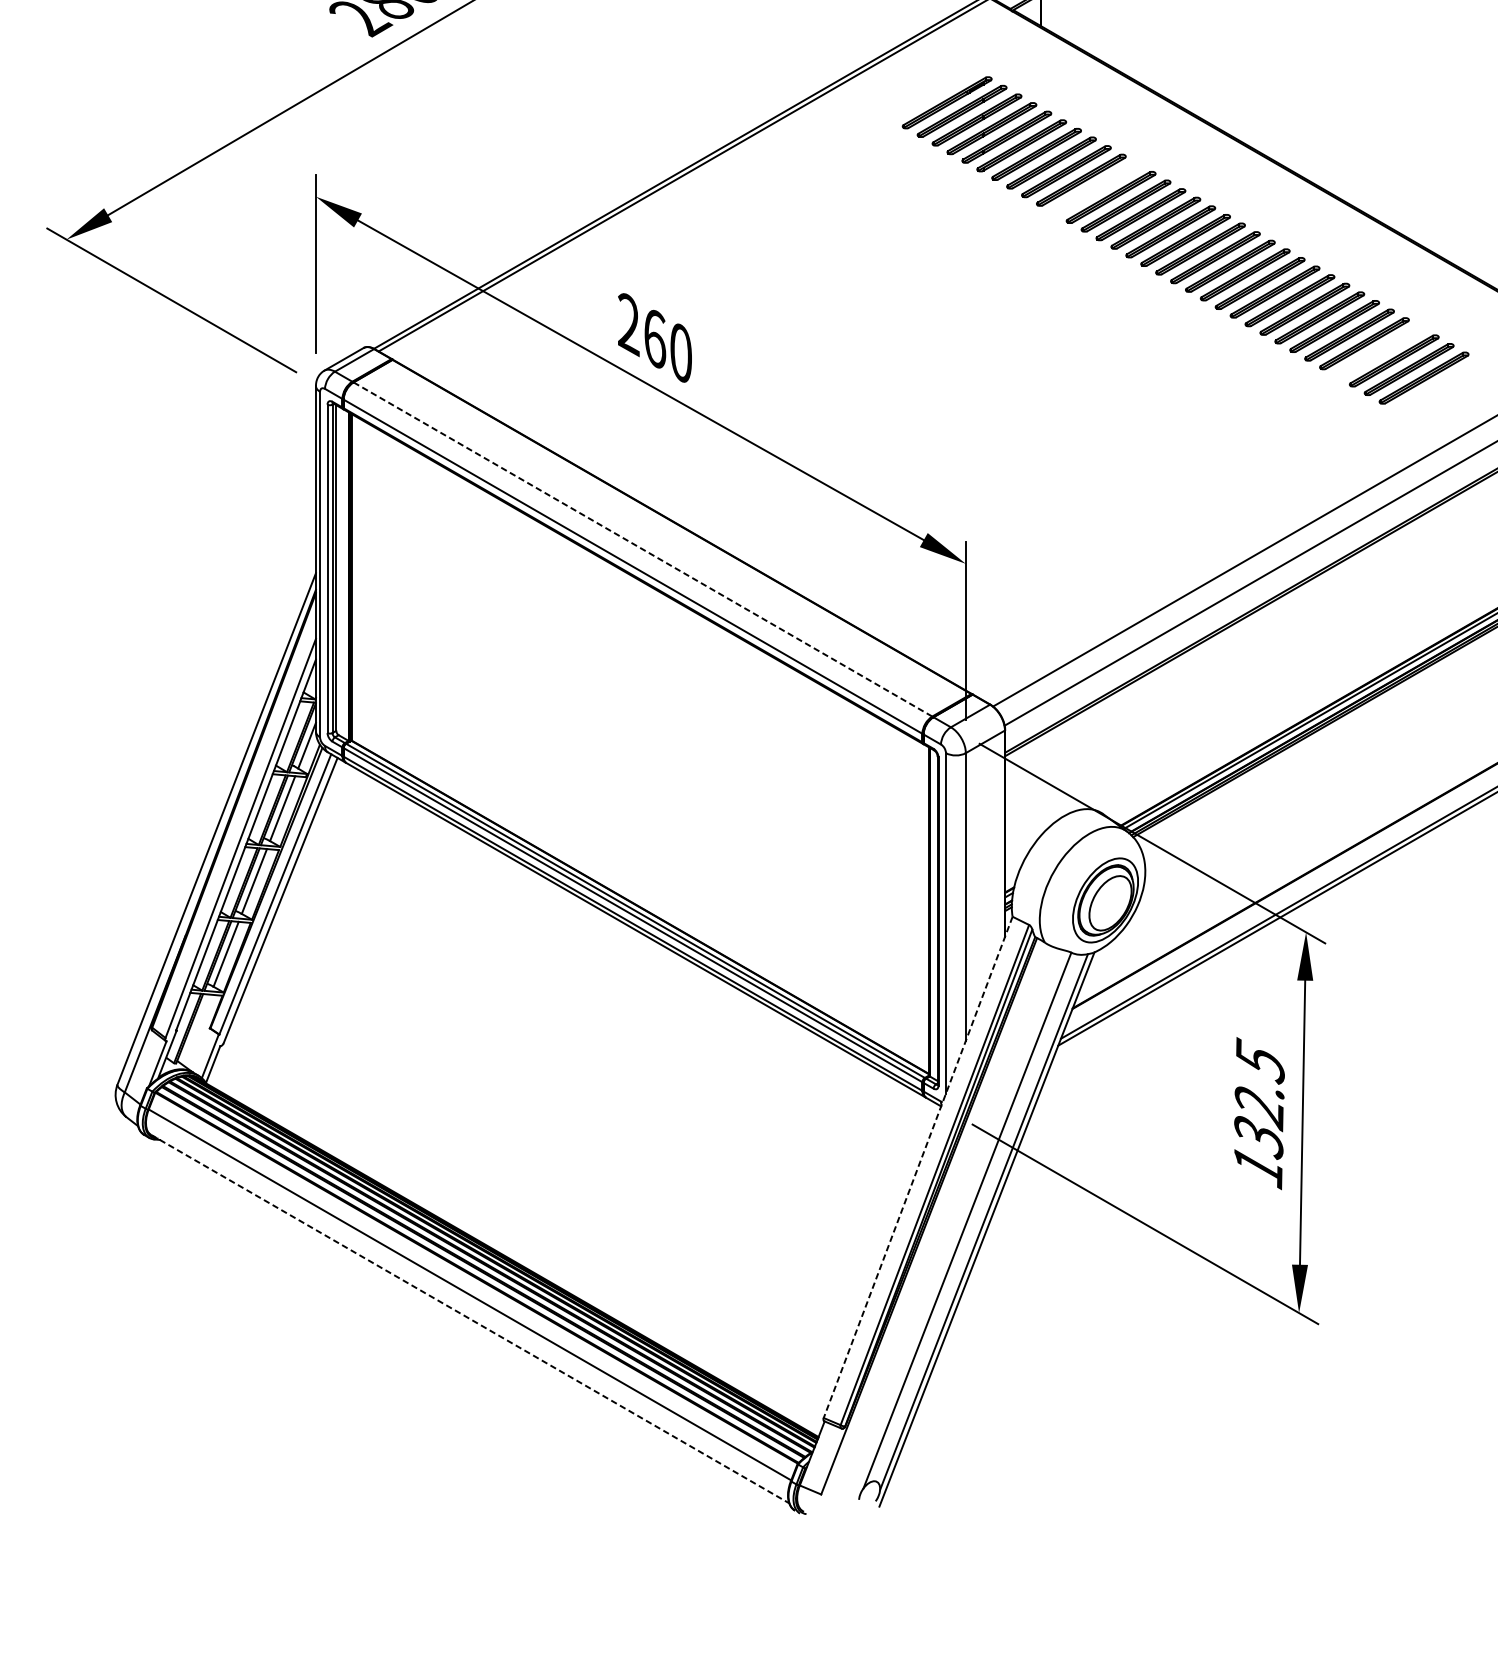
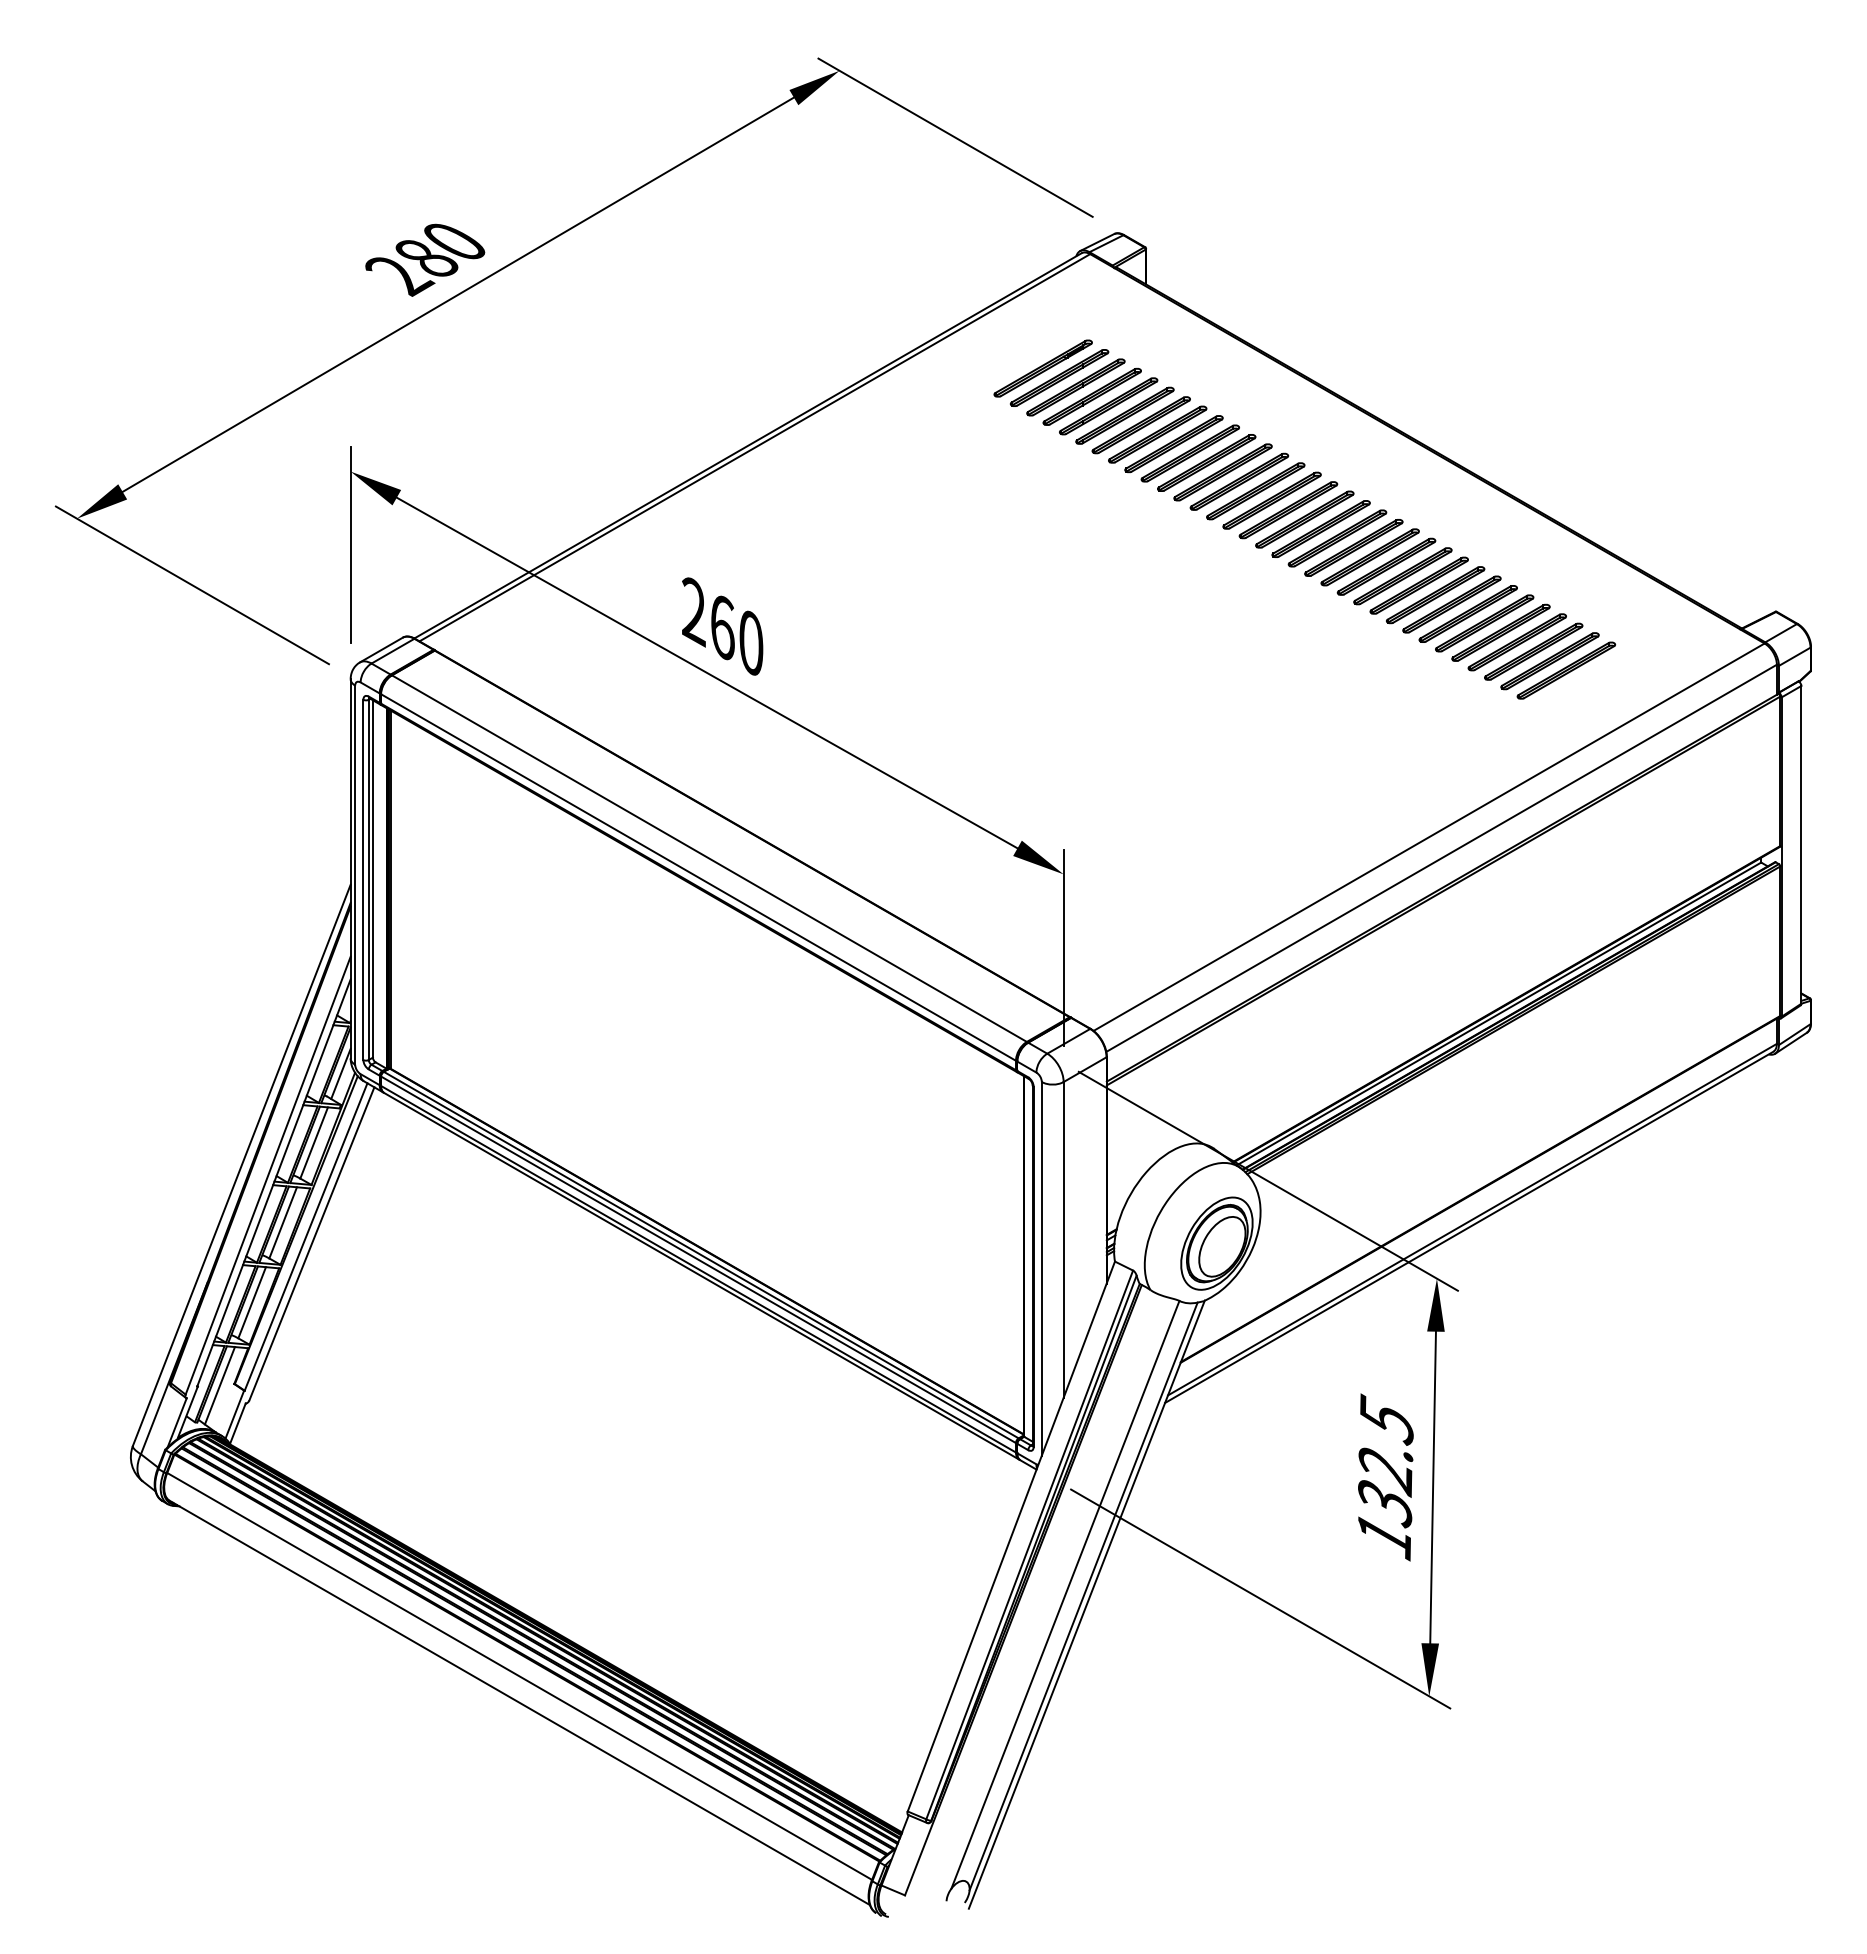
part: (1096, 188) -> (1206, 462), added
part: (1378, 352) -> (1516, 642), added
line: (643, 549) -> (709, 858), dashed -> solid
line: (196, 1029) -> (219, 1385), added
line: (918, 1167) -> (1011, 1536), dashed -> solid
line: (470, 1319) -> (520, 1703), dashed -> solid

